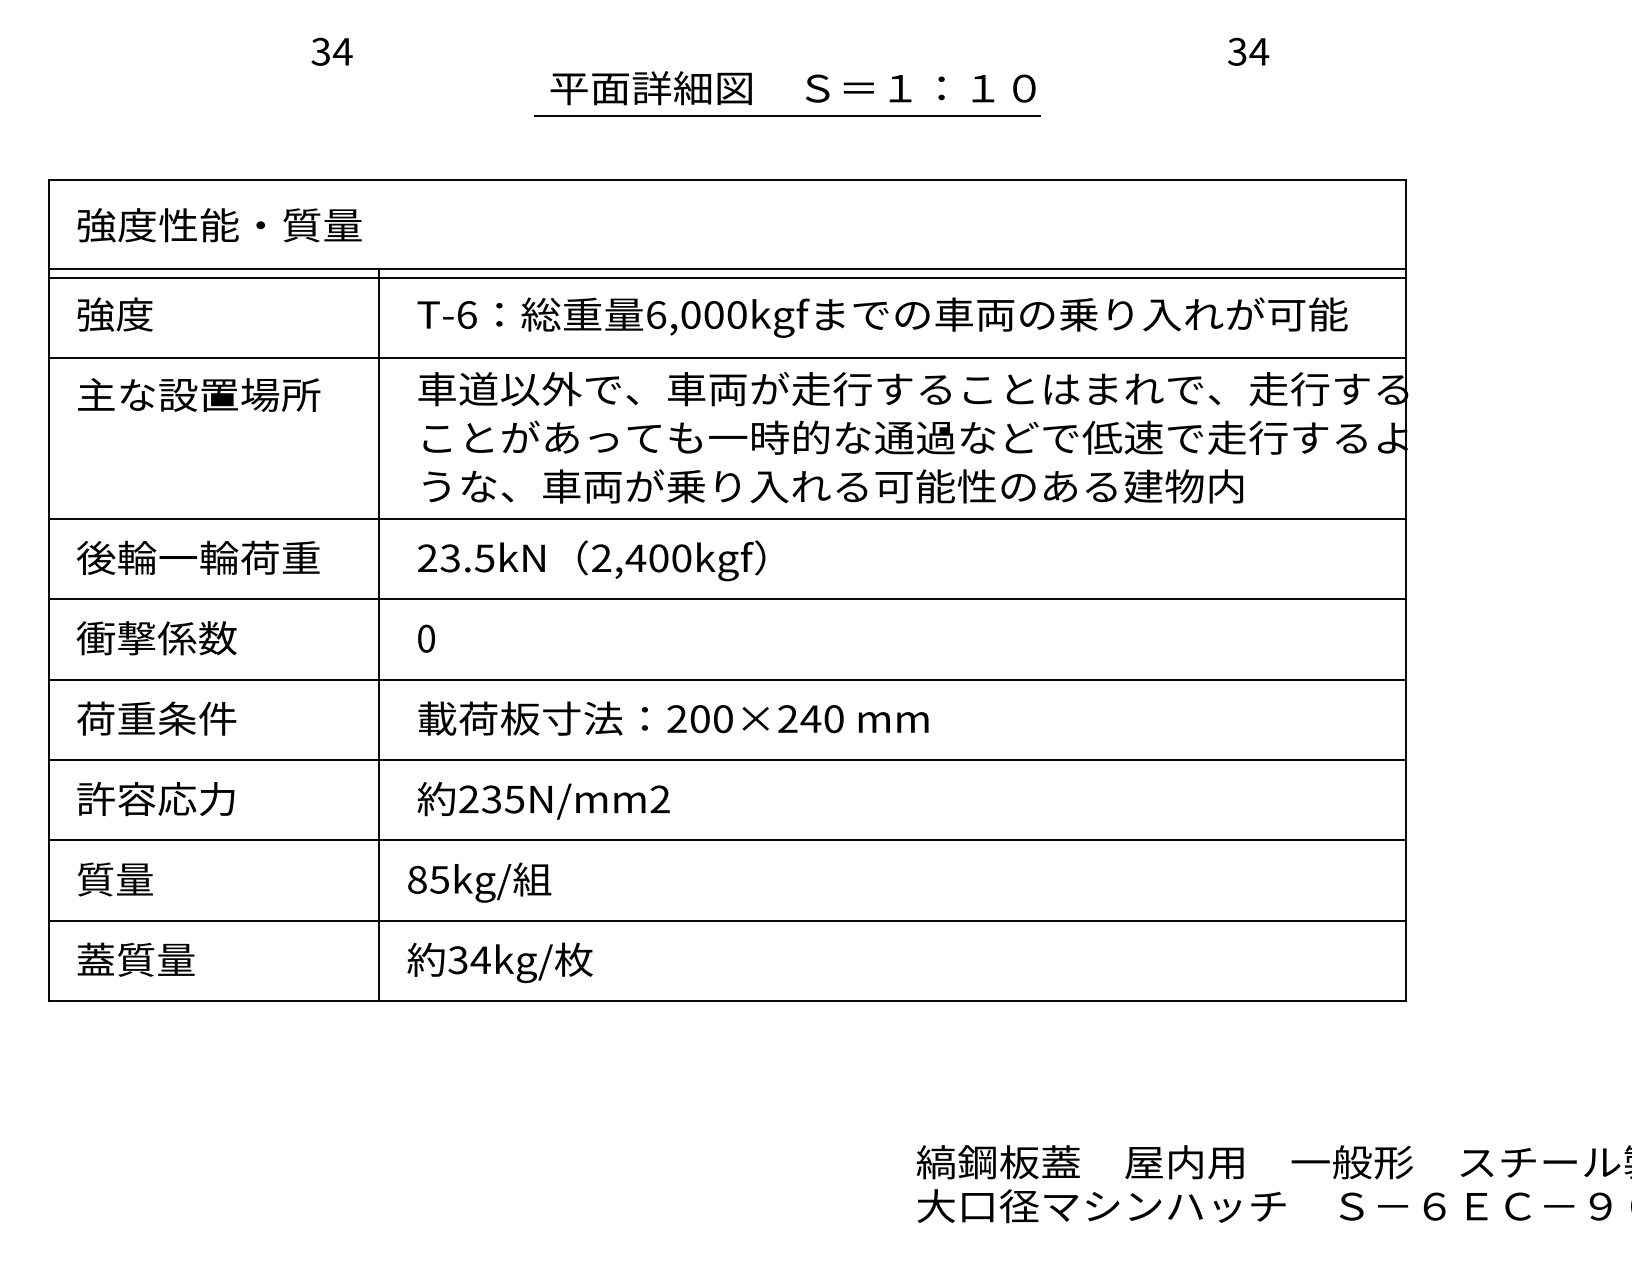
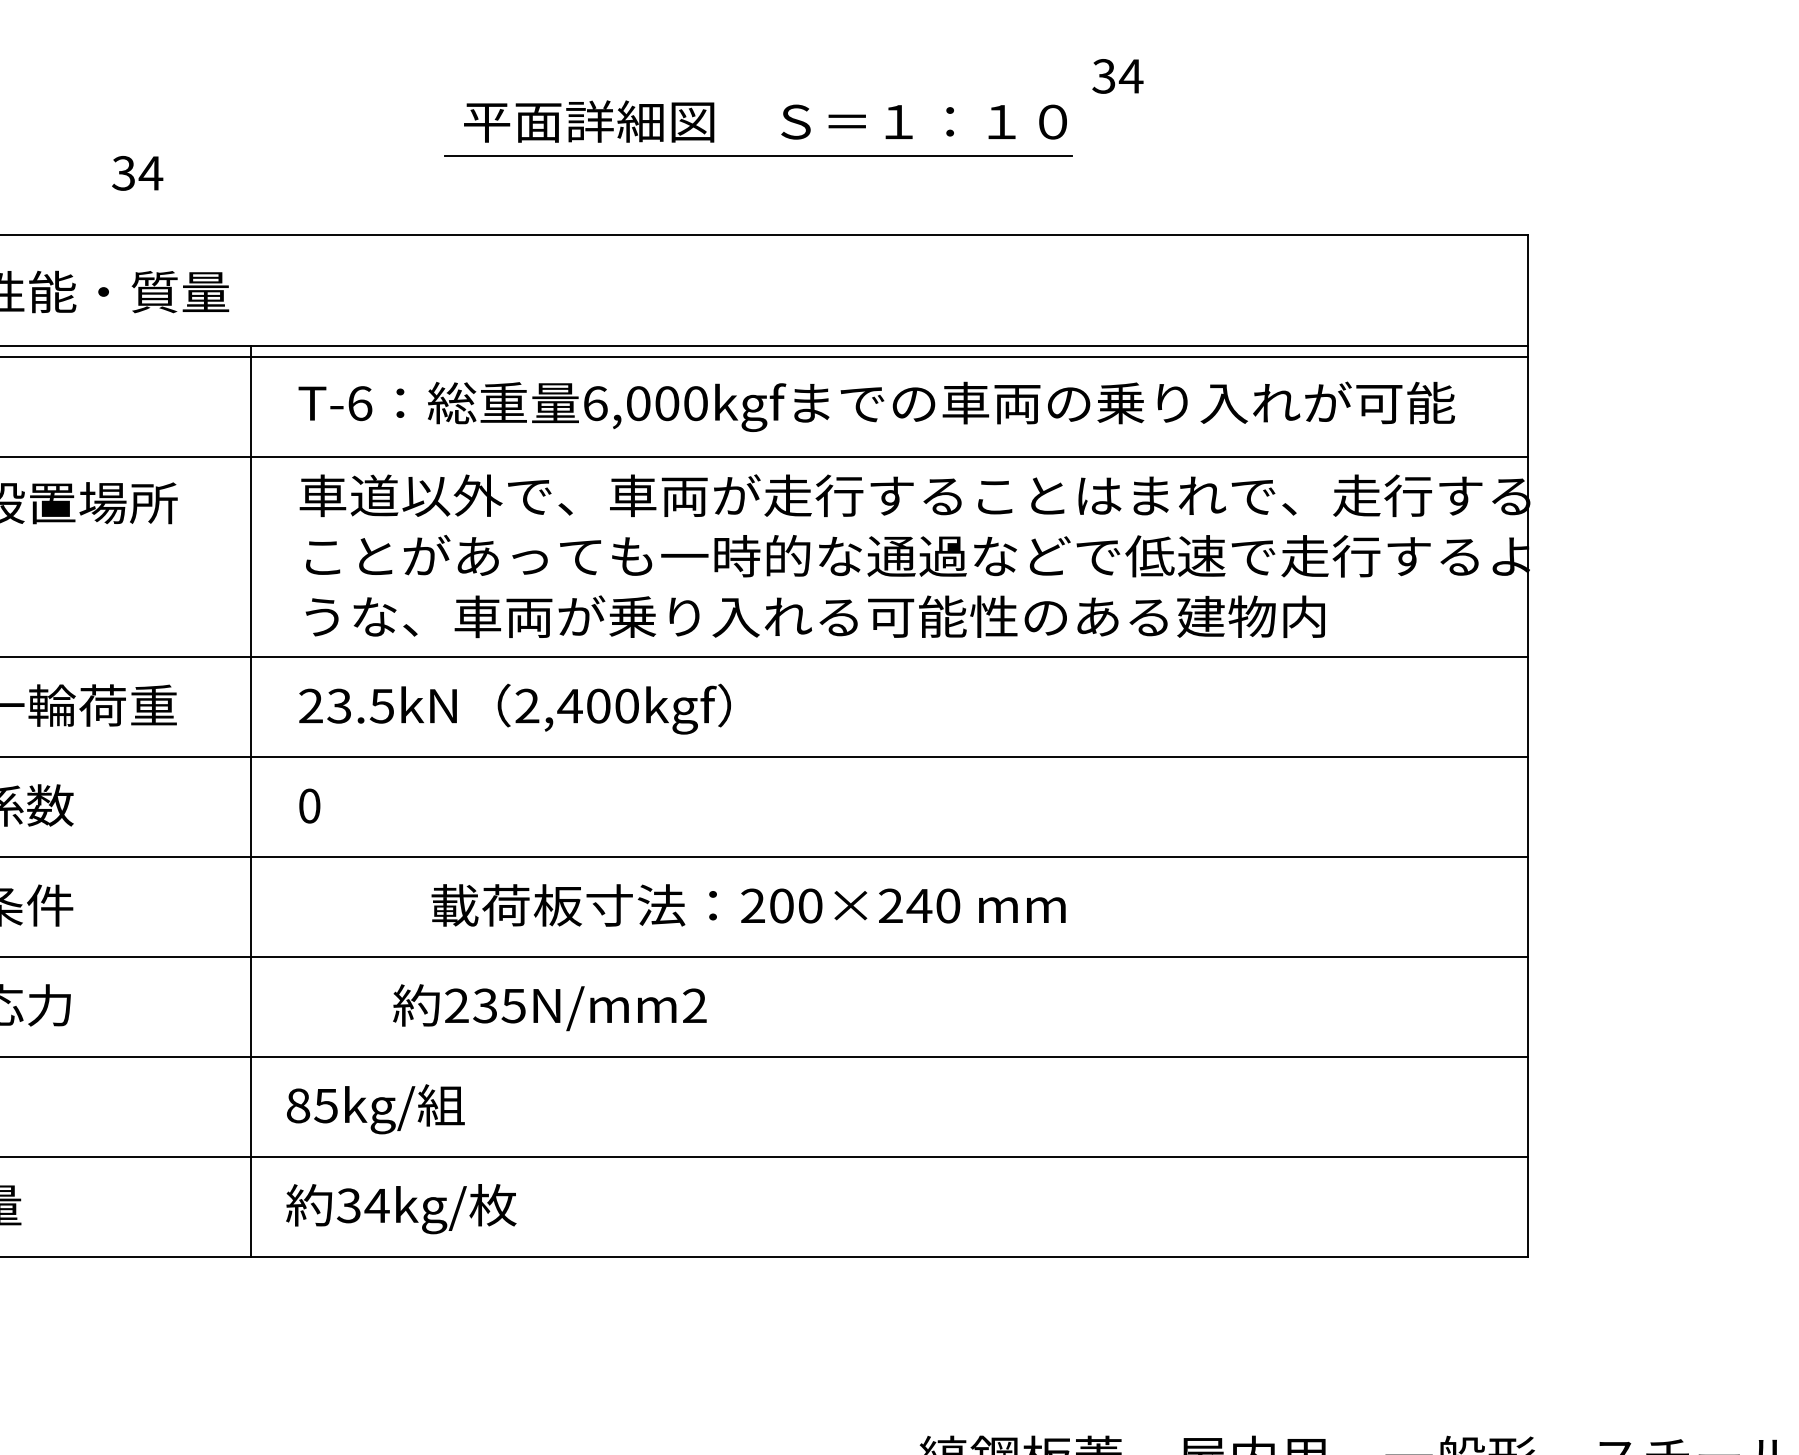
text: (331, 51) -> (136, 172), moved
text: (1248, 51) -> (1117, 75), moved
text: (673, 718) -> (748, 905), moved
text: (543, 800) -> (549, 1007), moved

